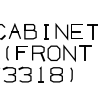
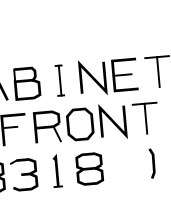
line: (71, 74) -> (152, 162), moved

